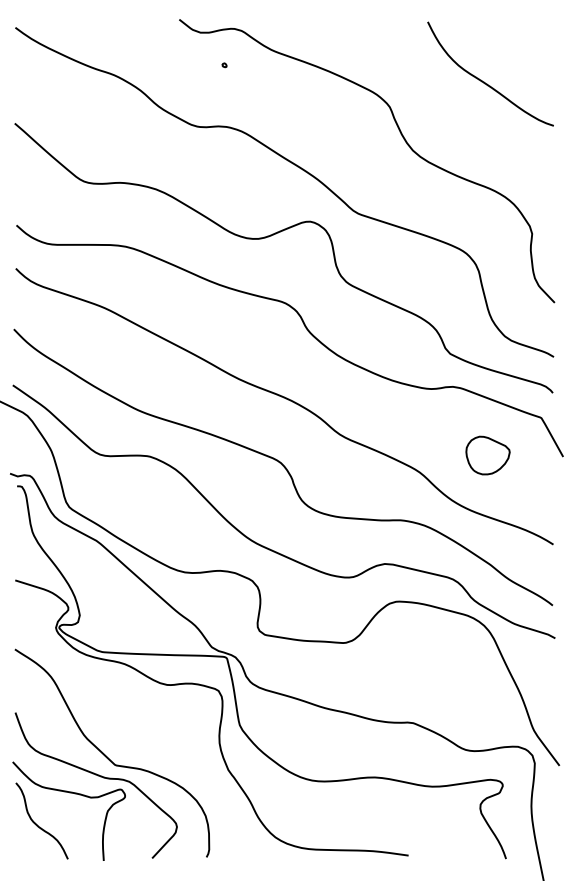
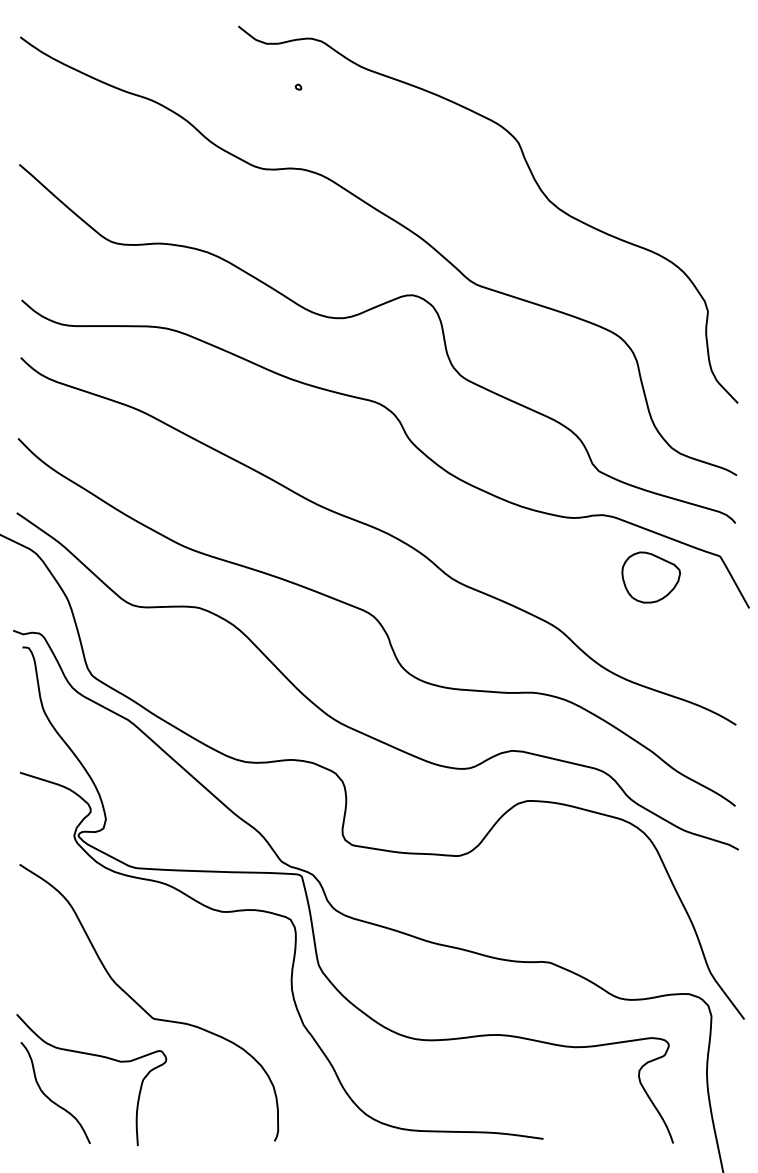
curve: (485, 82) -> (646, 110), removed
part: (487, 455) -> (650, 577), moved
curve: (98, 776) -> (130, 1033), removed

